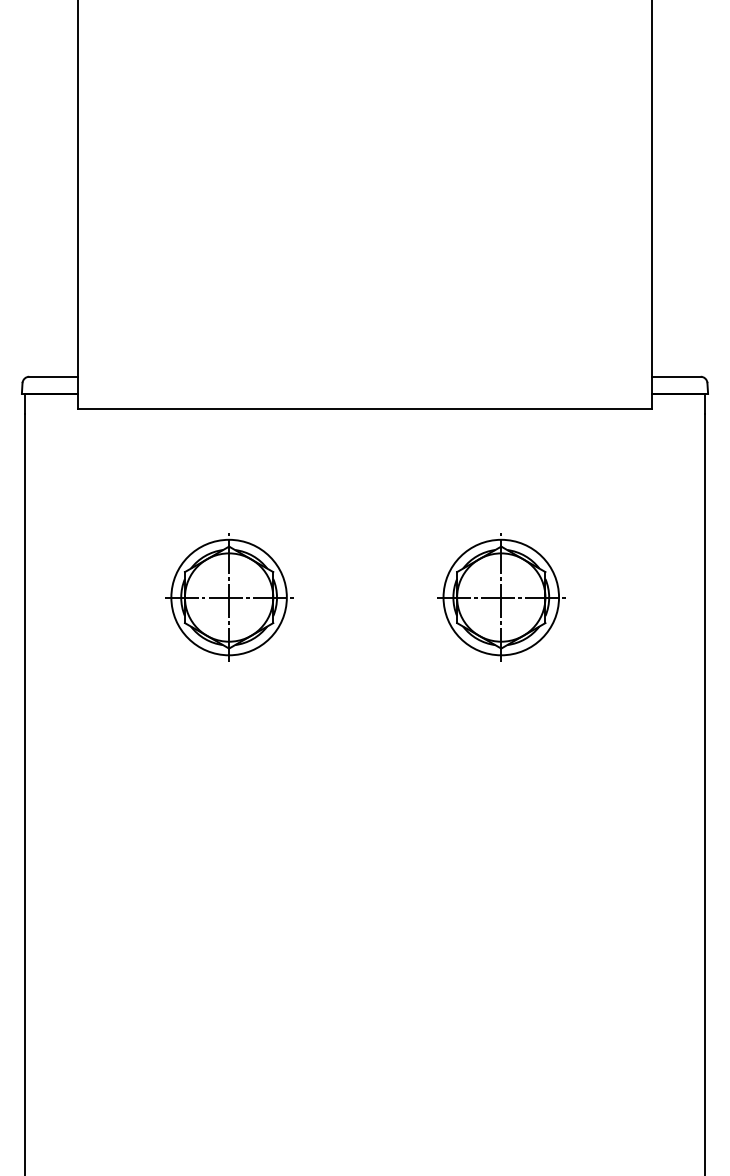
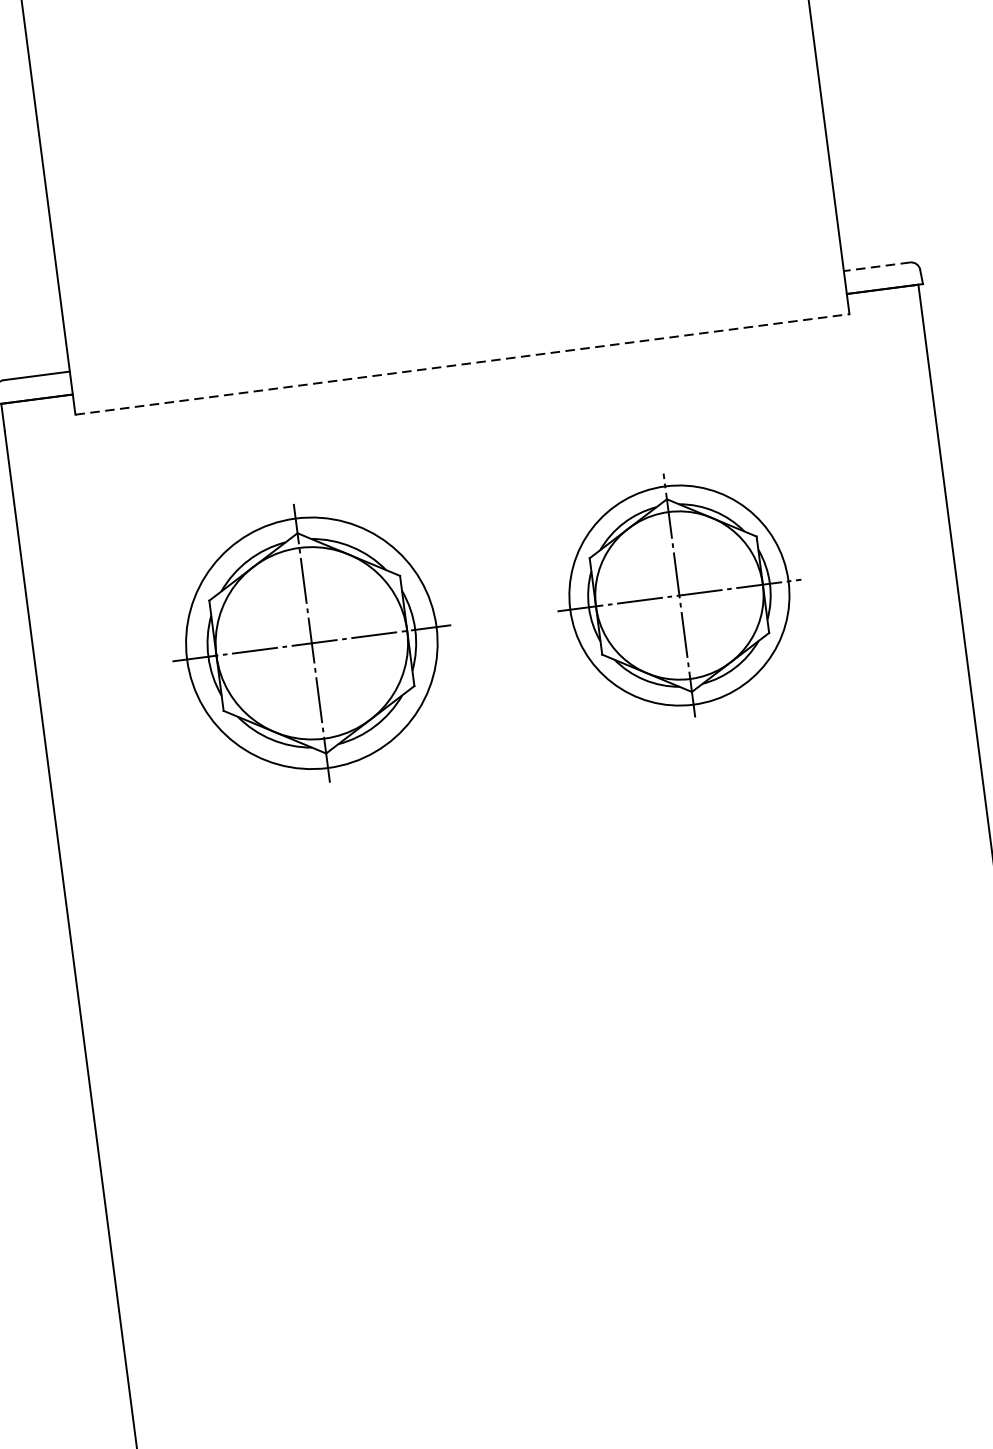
line: (676, 376) -> (877, 266), solid -> dashed
line: (365, 408) -> (463, 364), solid -> dashed
part: (229, 597) -> (312, 643), size x1.6
part: (501, 597) -> (679, 595), size x1.4

